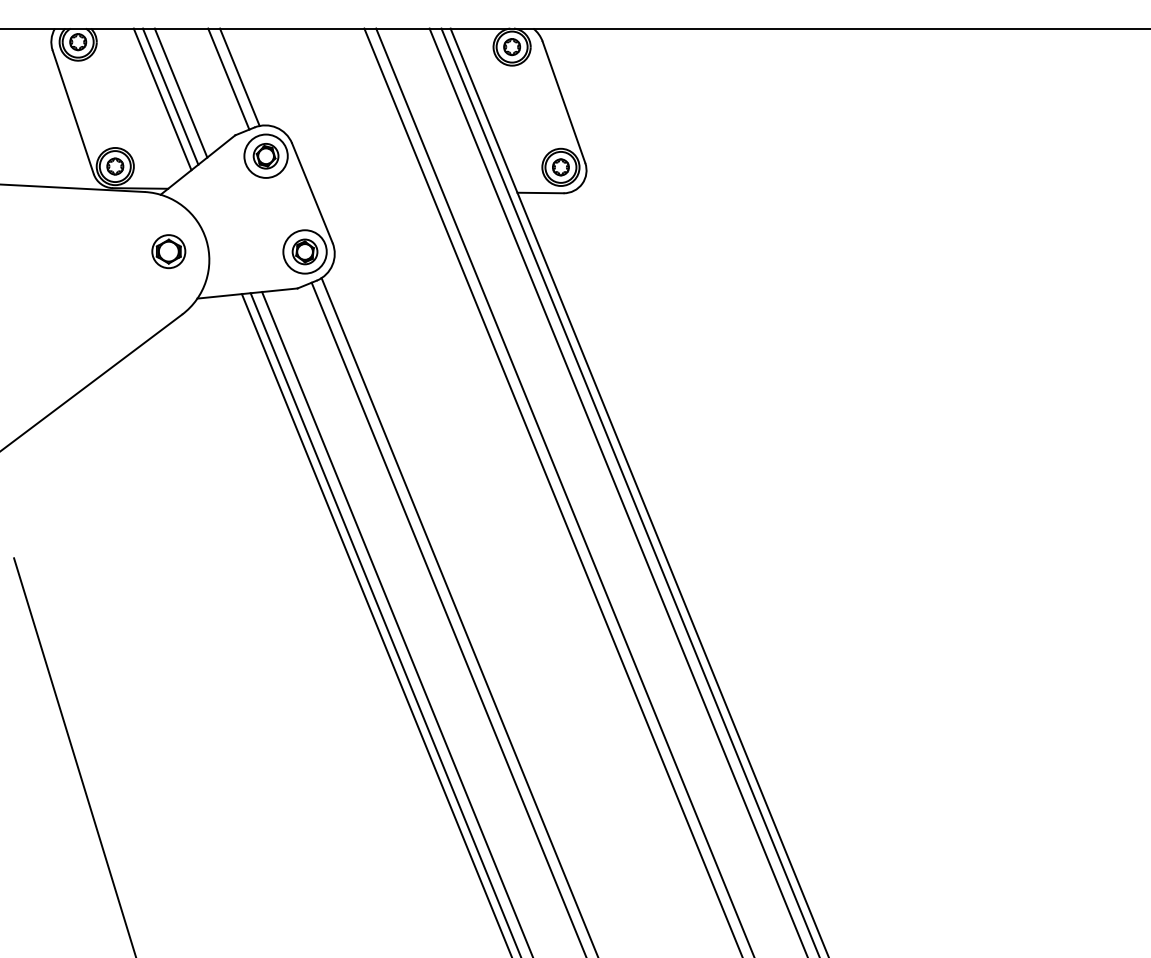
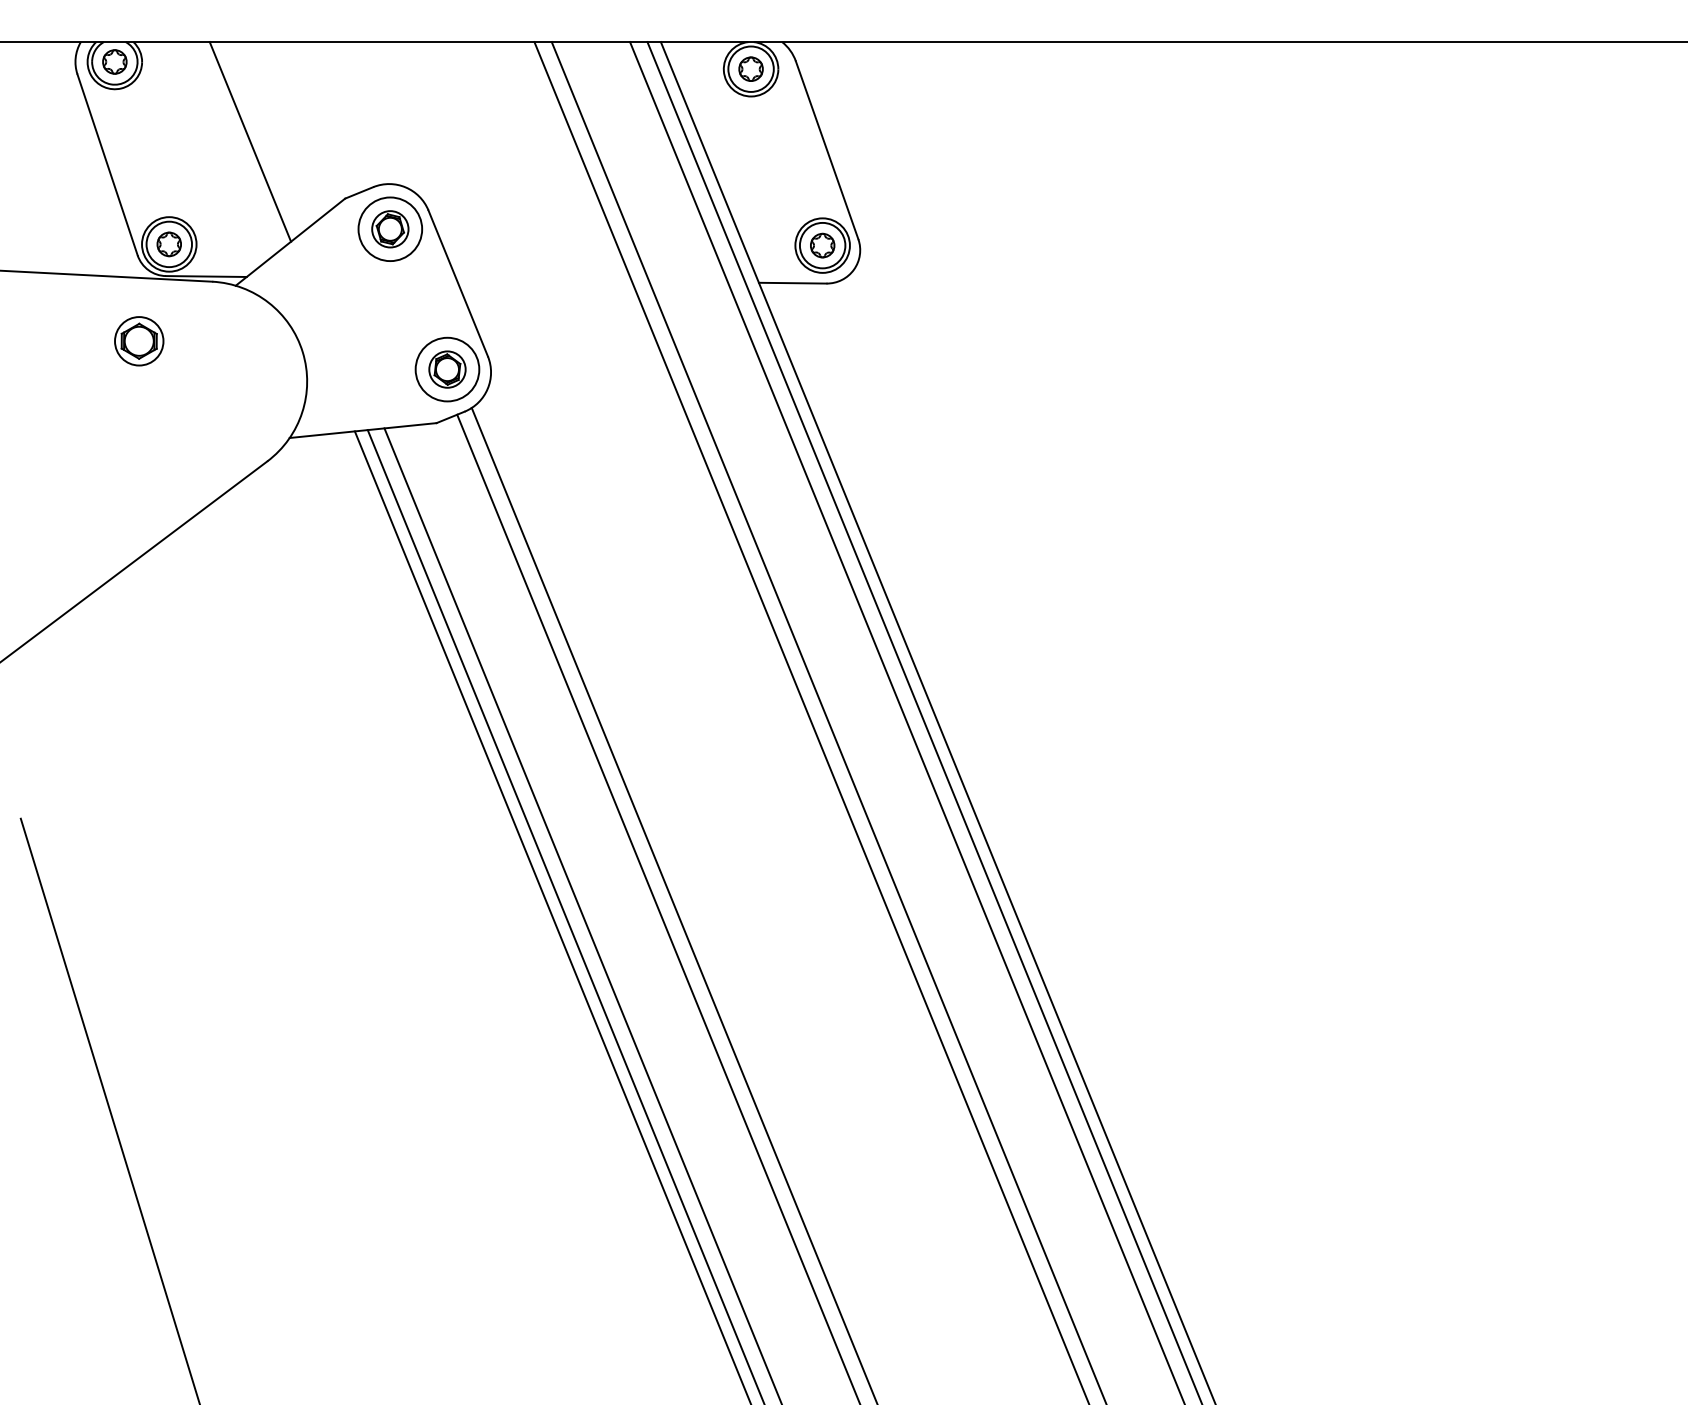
line: (239, 76) -> (351, 112), removed
line: (228, 78) -> (335, 115), removed
line: (180, 92) -> (264, 135), removed
line: (162, 99) -> (238, 146), removed
part: (168, 251) -> (138, 341), moved

